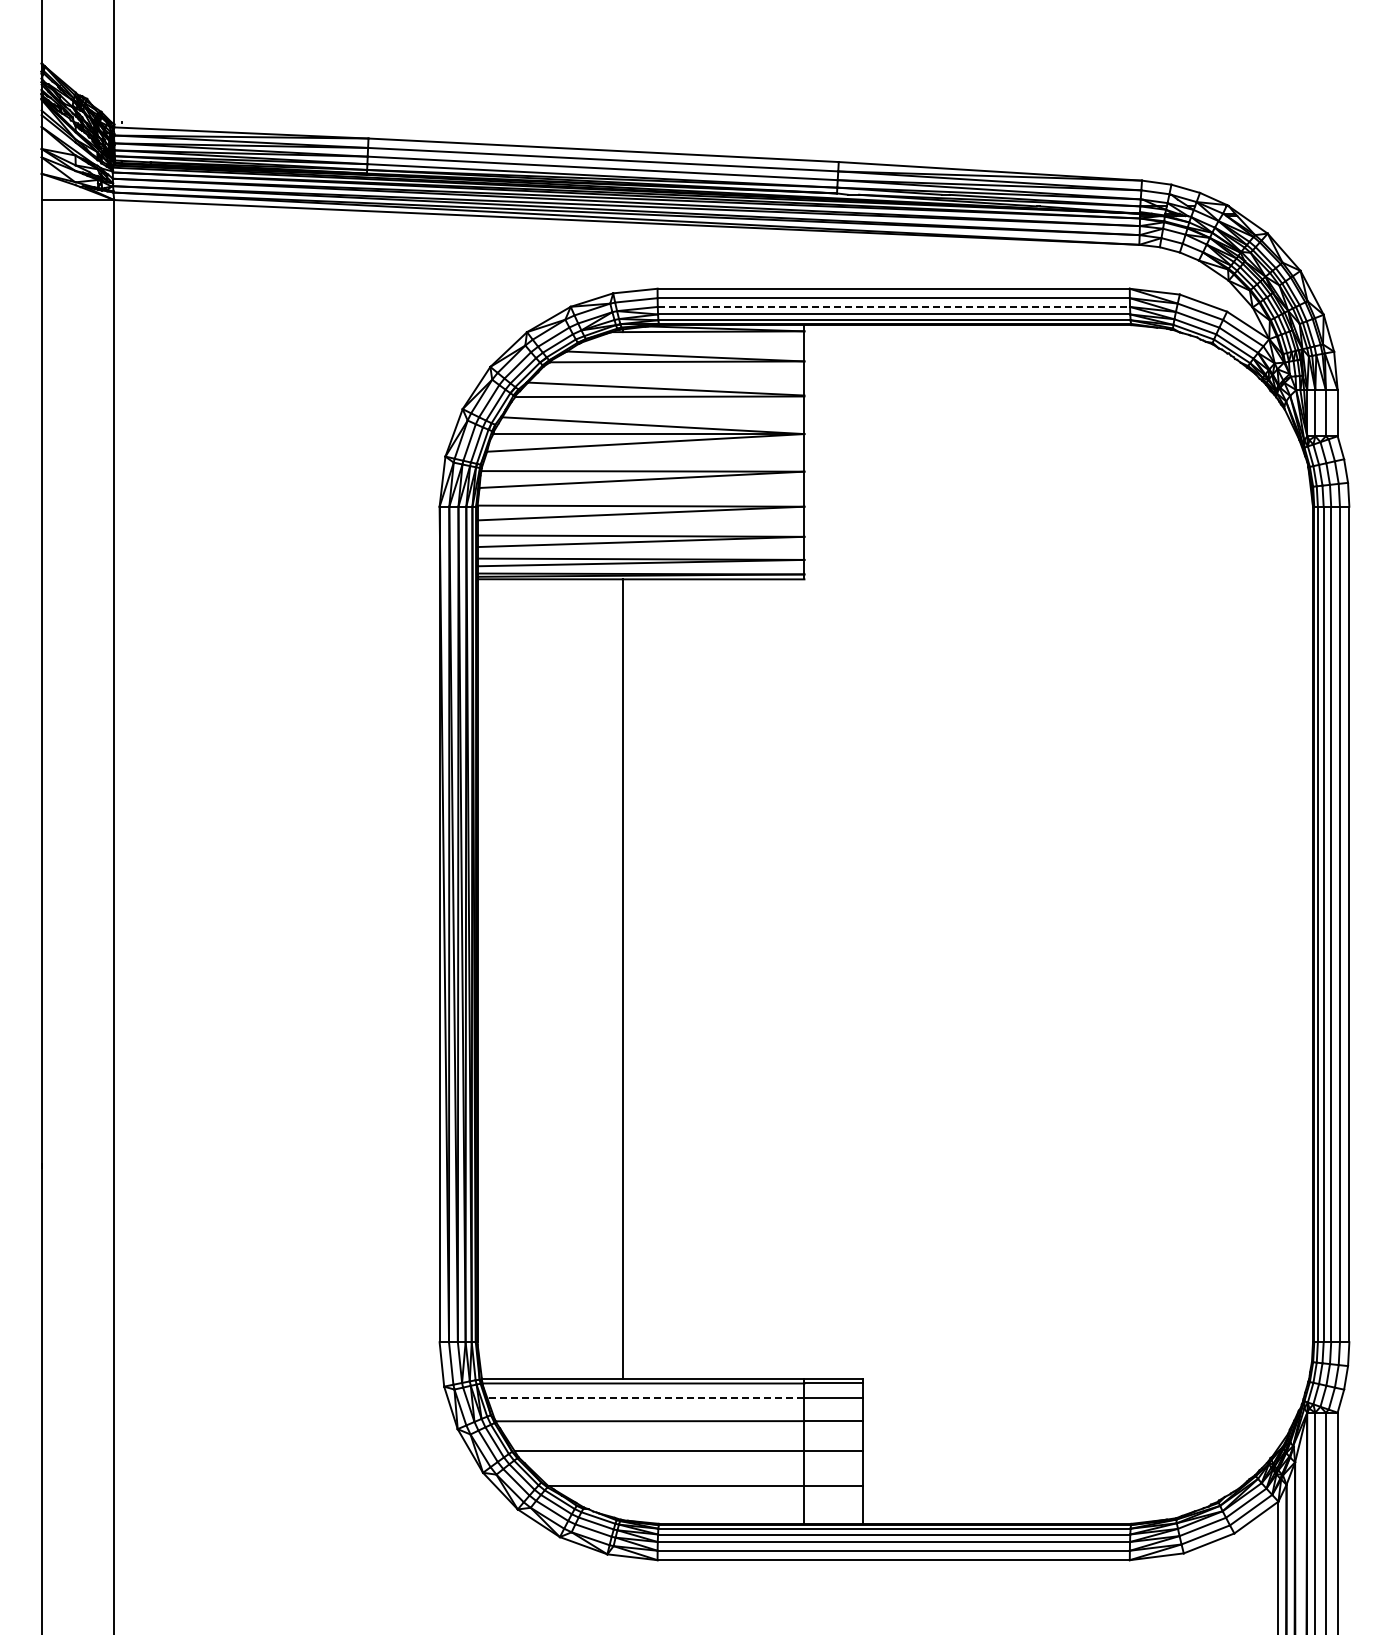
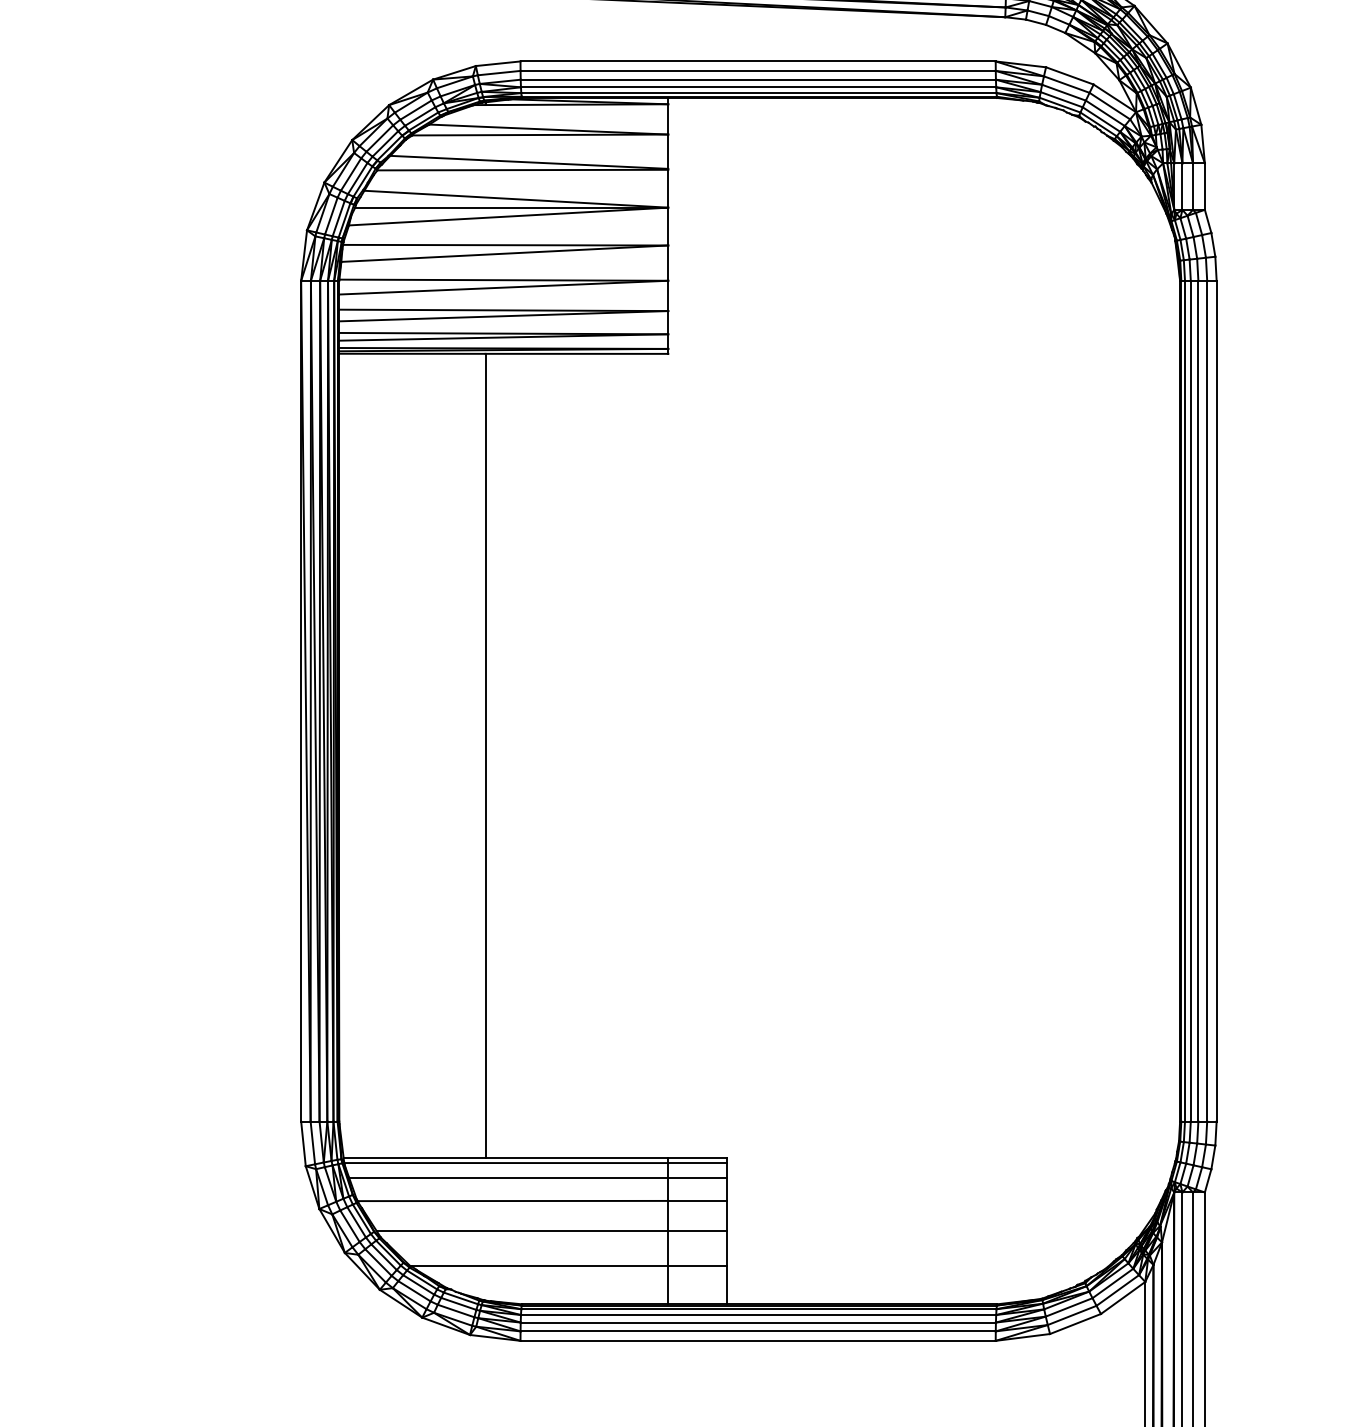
line: (894, 306) -> (758, 79), dashed -> solid
line: (645, 1398) -> (508, 1178), dashed -> solid

